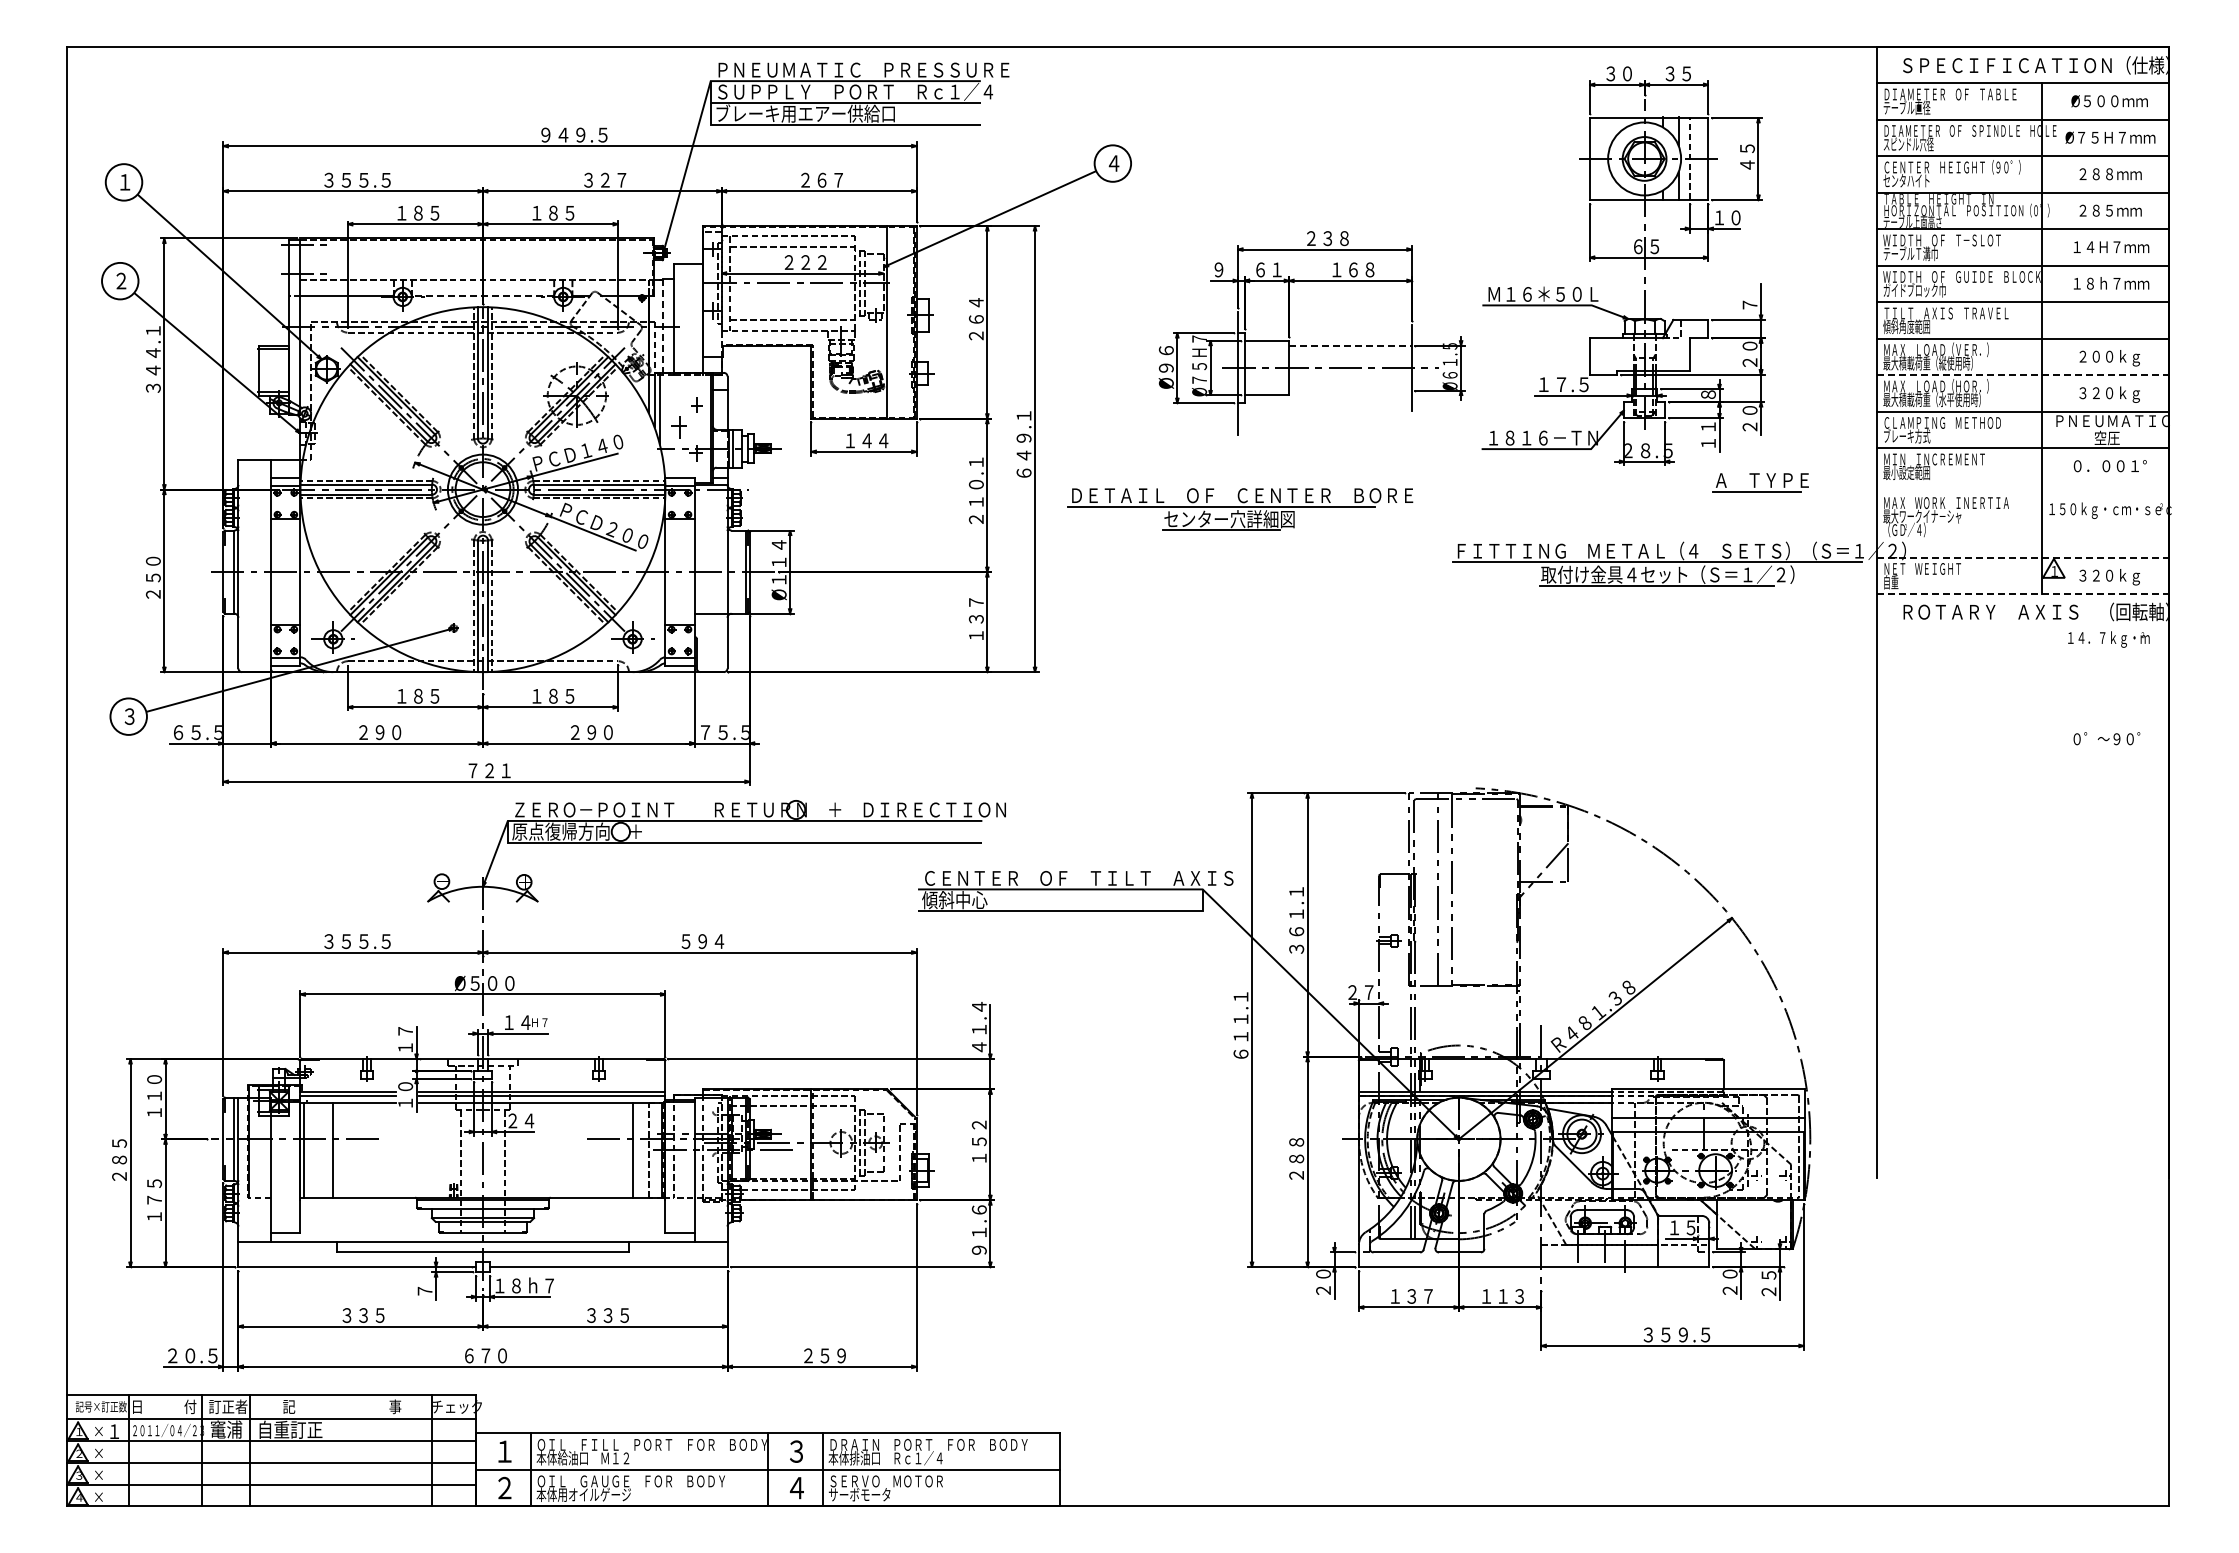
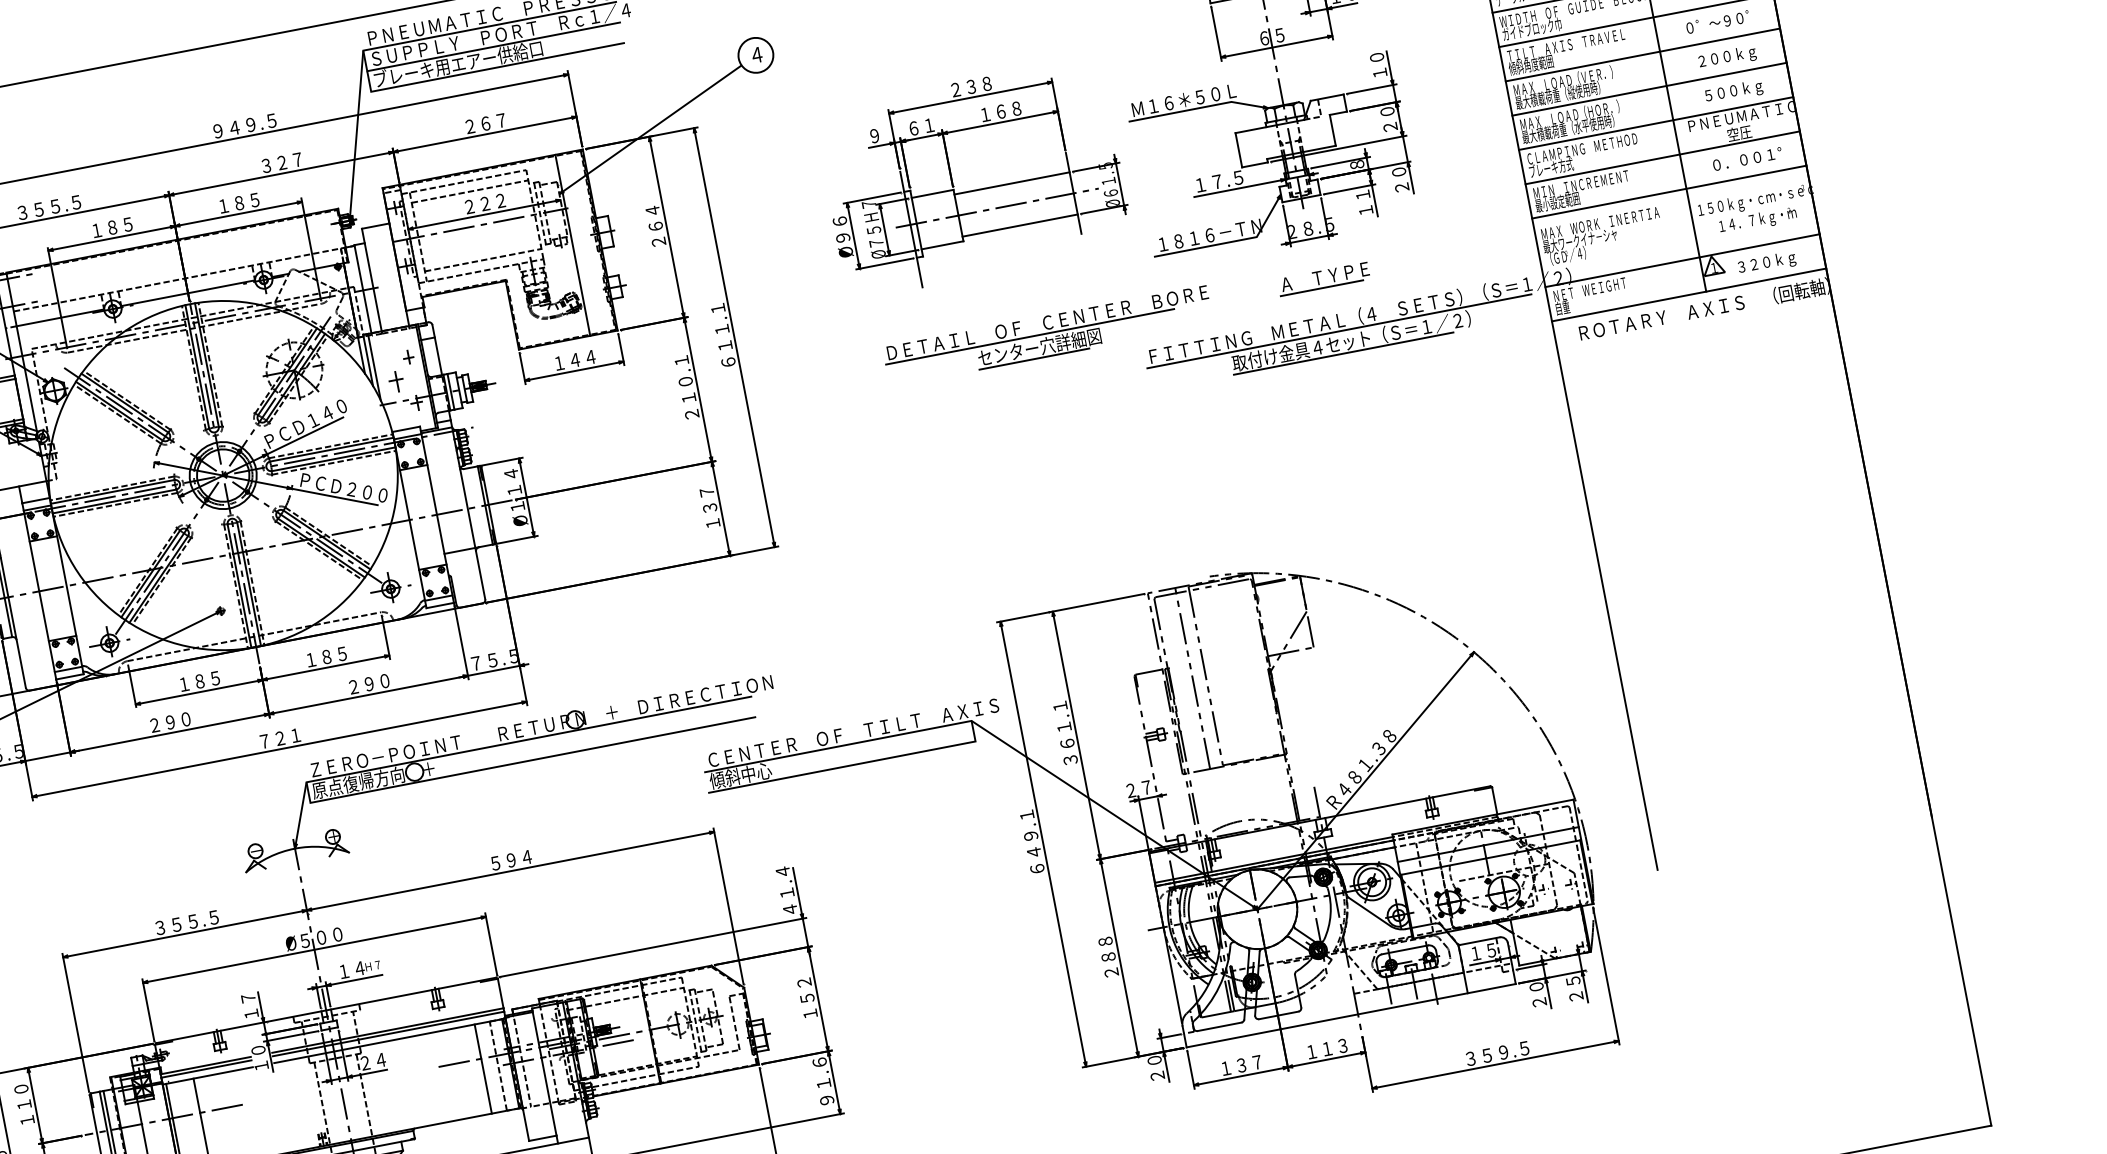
line: (482, 295) -> (187, 293), dashed -> solid
text: (1749, 296) -> (1377, 65), ７ -> １０
line: (663, 325) -> (363, 288), dashed -> solid
line: (1350, 345) -> (1012, 183), dashed -> solid
line: (2023, 375) -> (1649, 89), dashed -> solid
line: (1350, 390) -> (1020, 225), added
text: (2089, 393) -> (1714, 94), ３２０ｋｇ -> ５００ｋｇ
text: (1023, 446) -> (723, 337), ６４９.１ -> ６１１.１
part: (1760, 482) -> (1323, 279), moved
line: (2023, 484) -> (1669, 192), added
part: (1240, 509) -> (1048, 336), moved
line: (2023, 557) -> (1682, 260), dashed -> solid
line: (2023, 594) -> (1689, 295), dashed -> solid
text: (2108, 639) -> (1757, 220), moved
text: (2106, 738) -> (1717, 22), moved
text: (1240, 1027) -> (1032, 843), ６１１.１ -> ６４９.１

